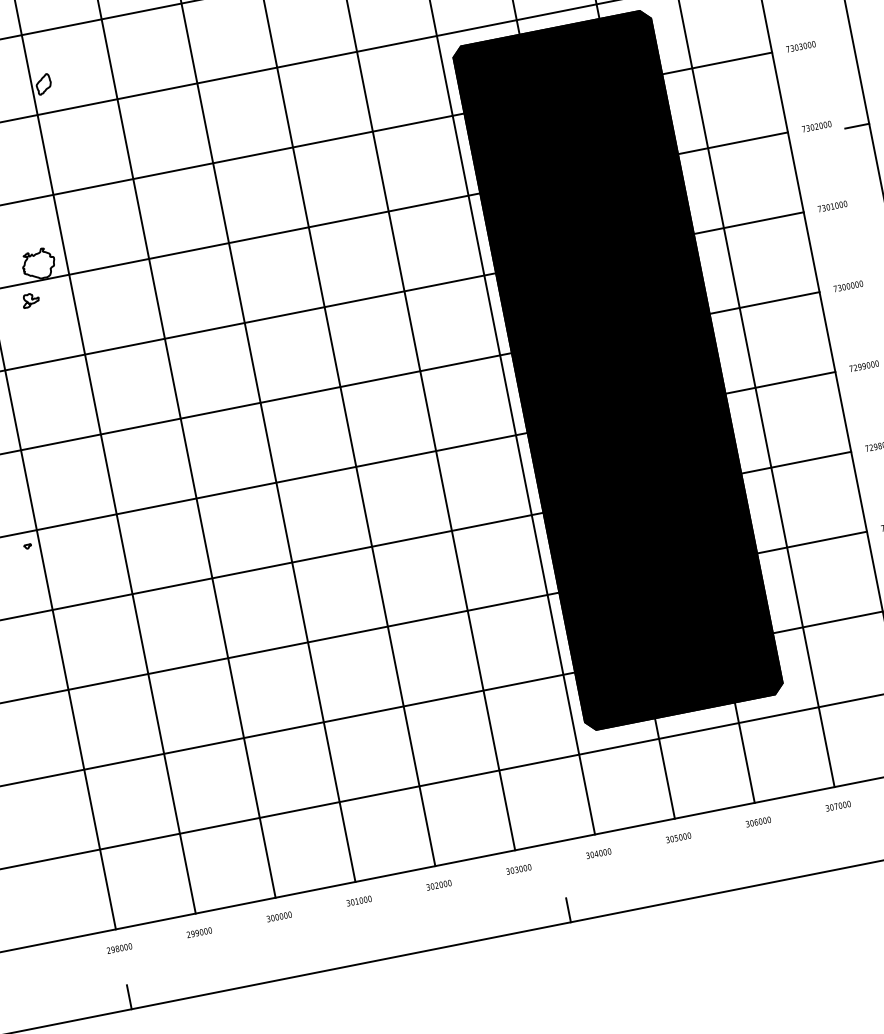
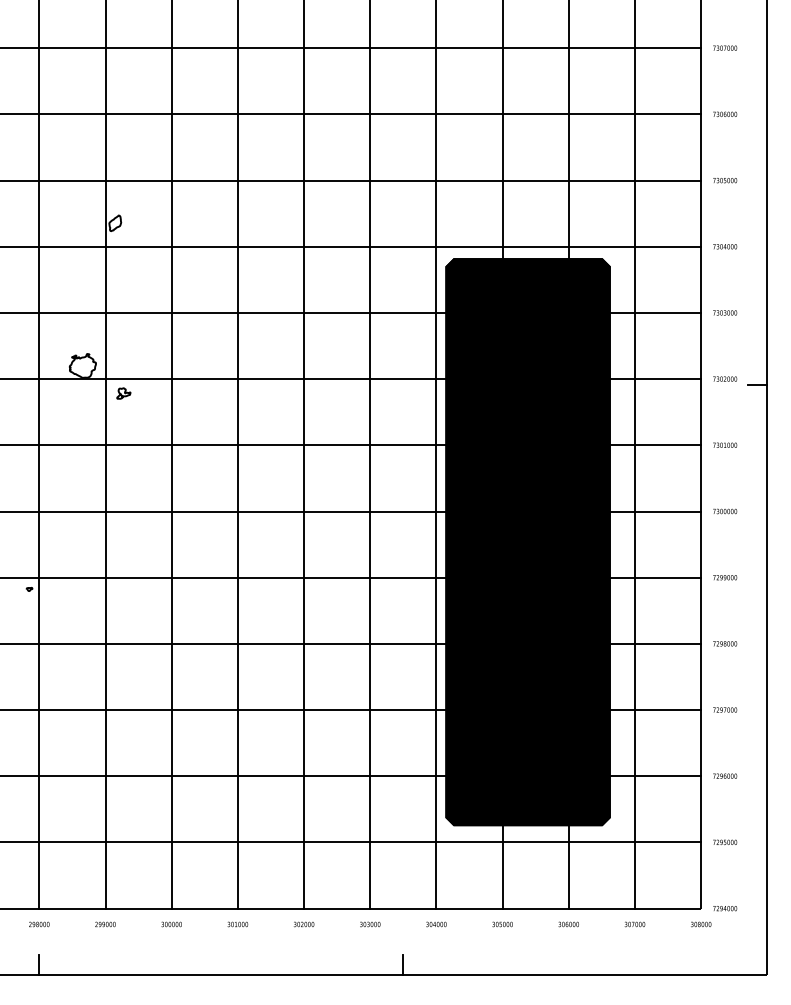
part: (30, 300) -> (123, 393), moved

